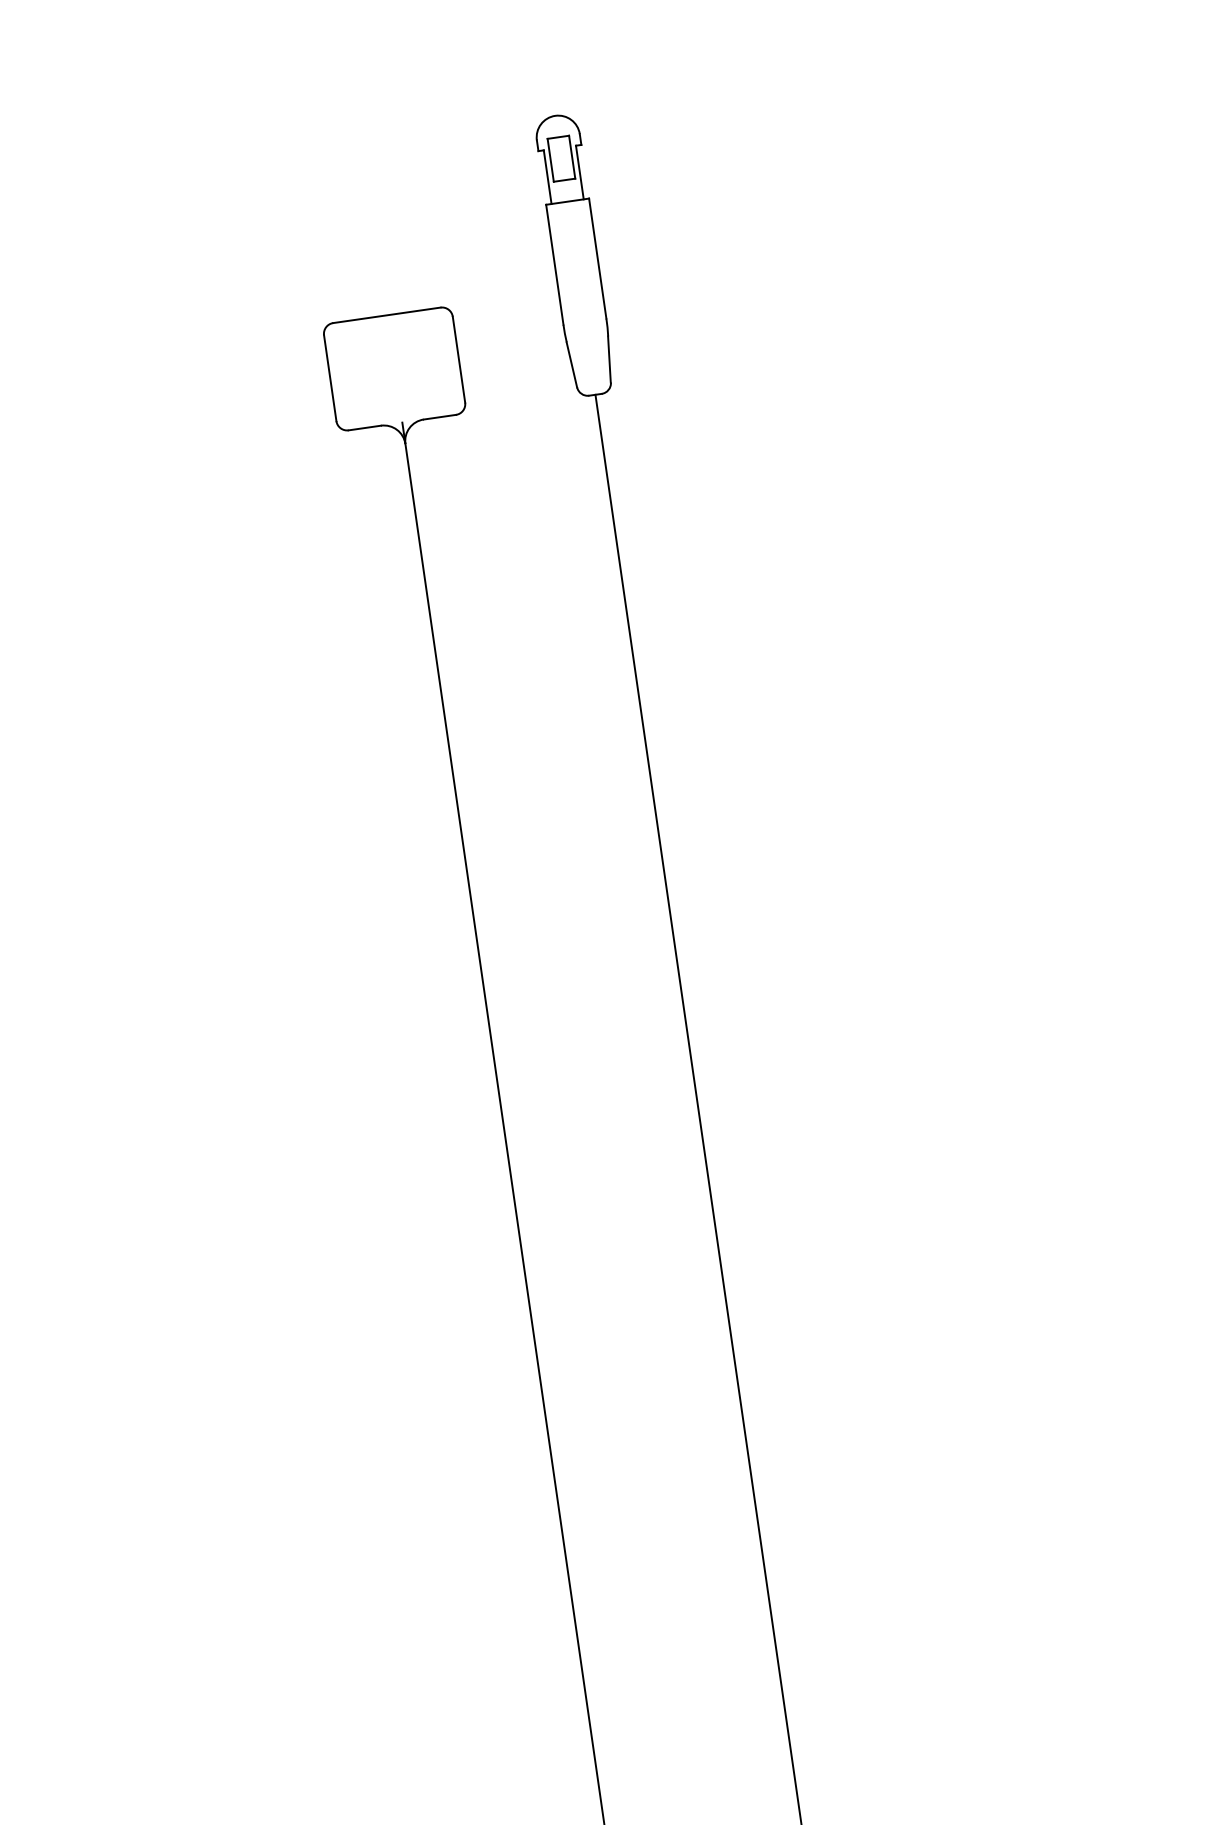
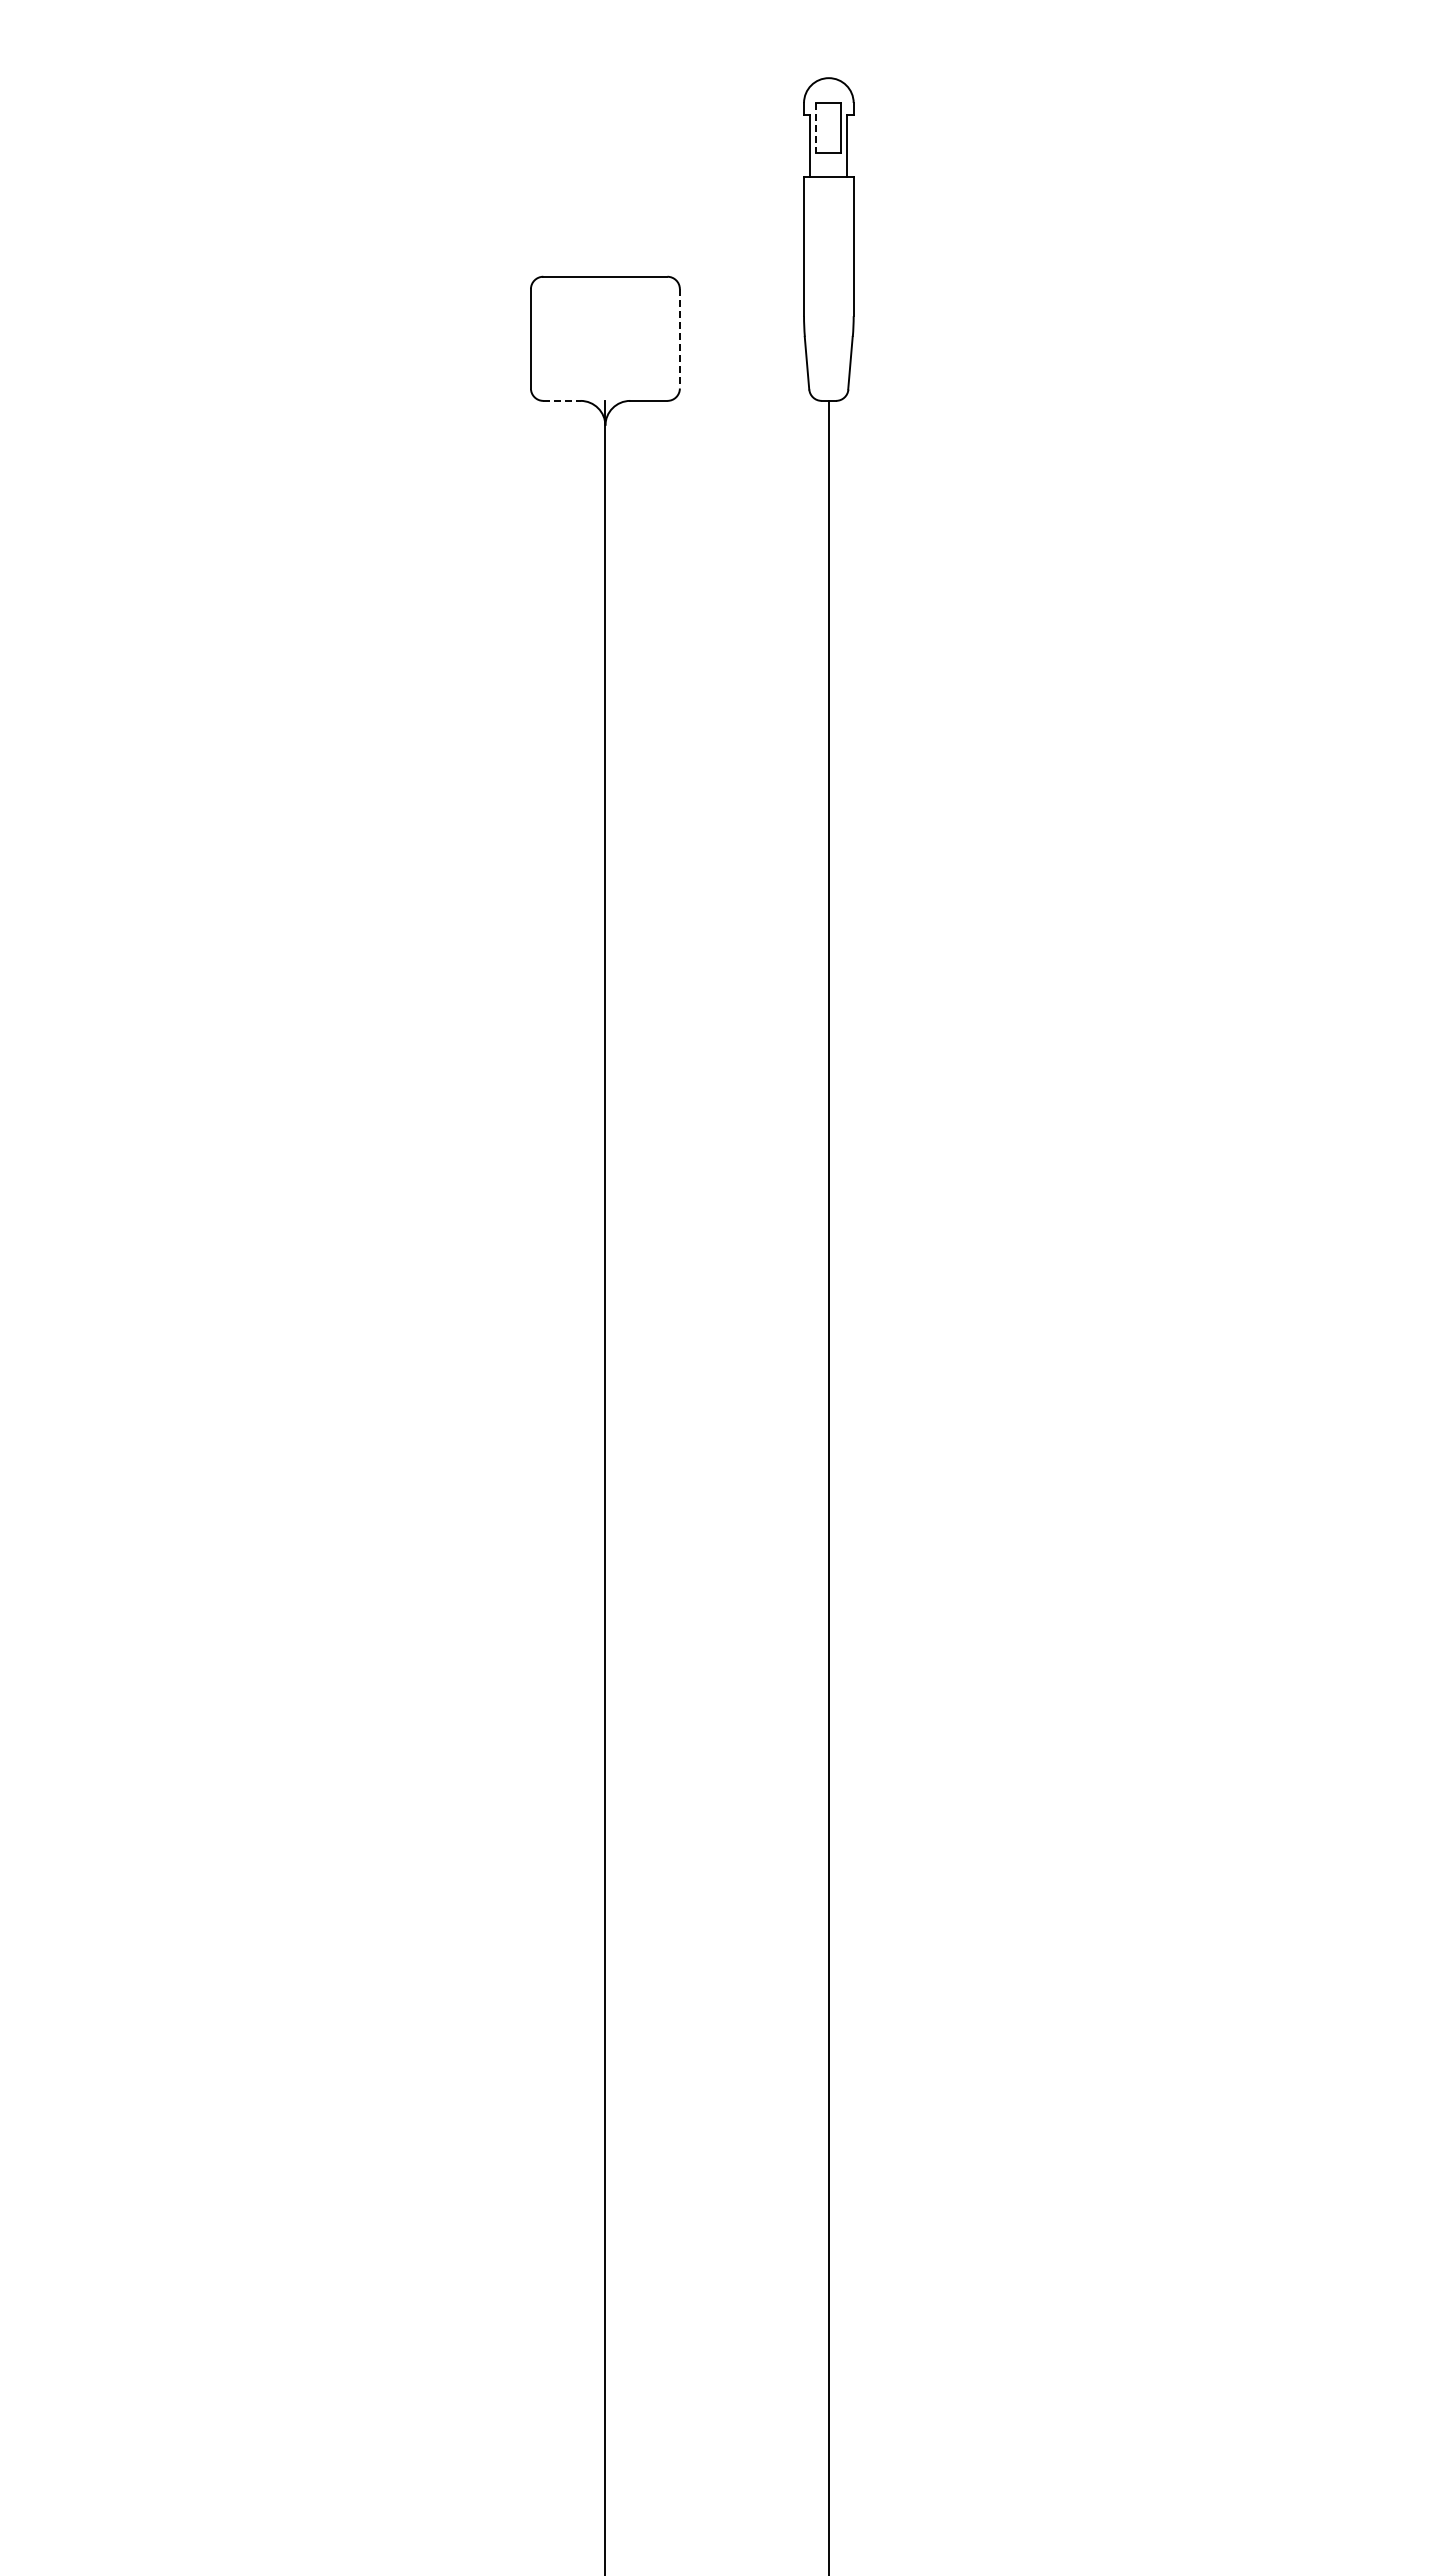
line: (550, 160) -> (816, 127), solid -> dashed
line: (458, 359) -> (679, 338), solid -> dashed
line: (364, 427) -> (561, 400), solid -> dashed

